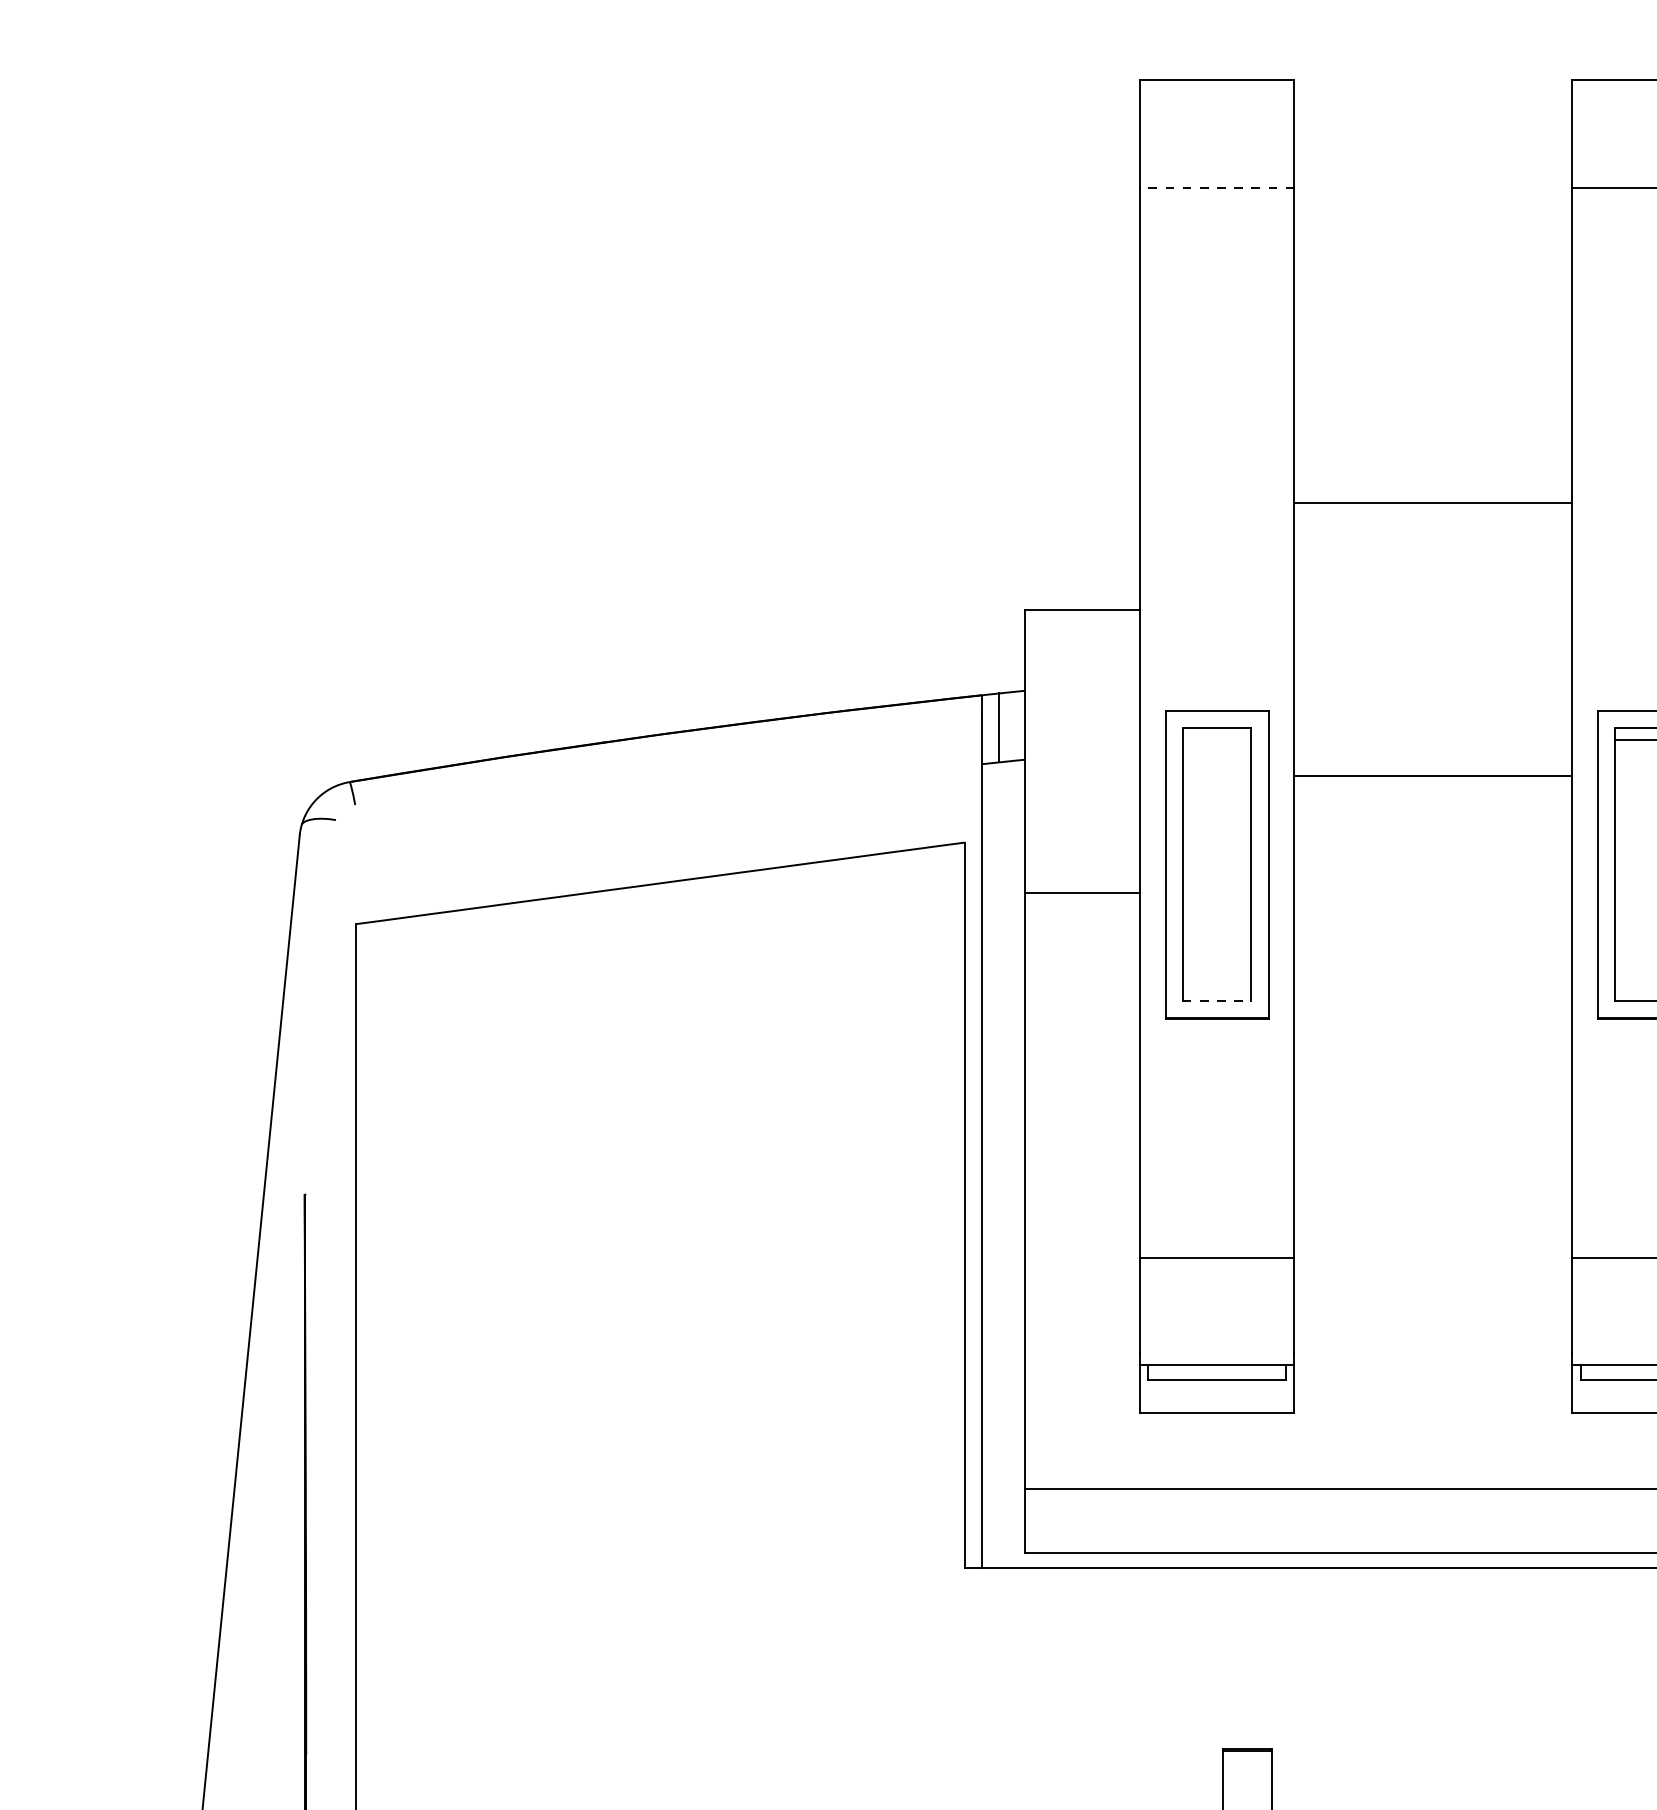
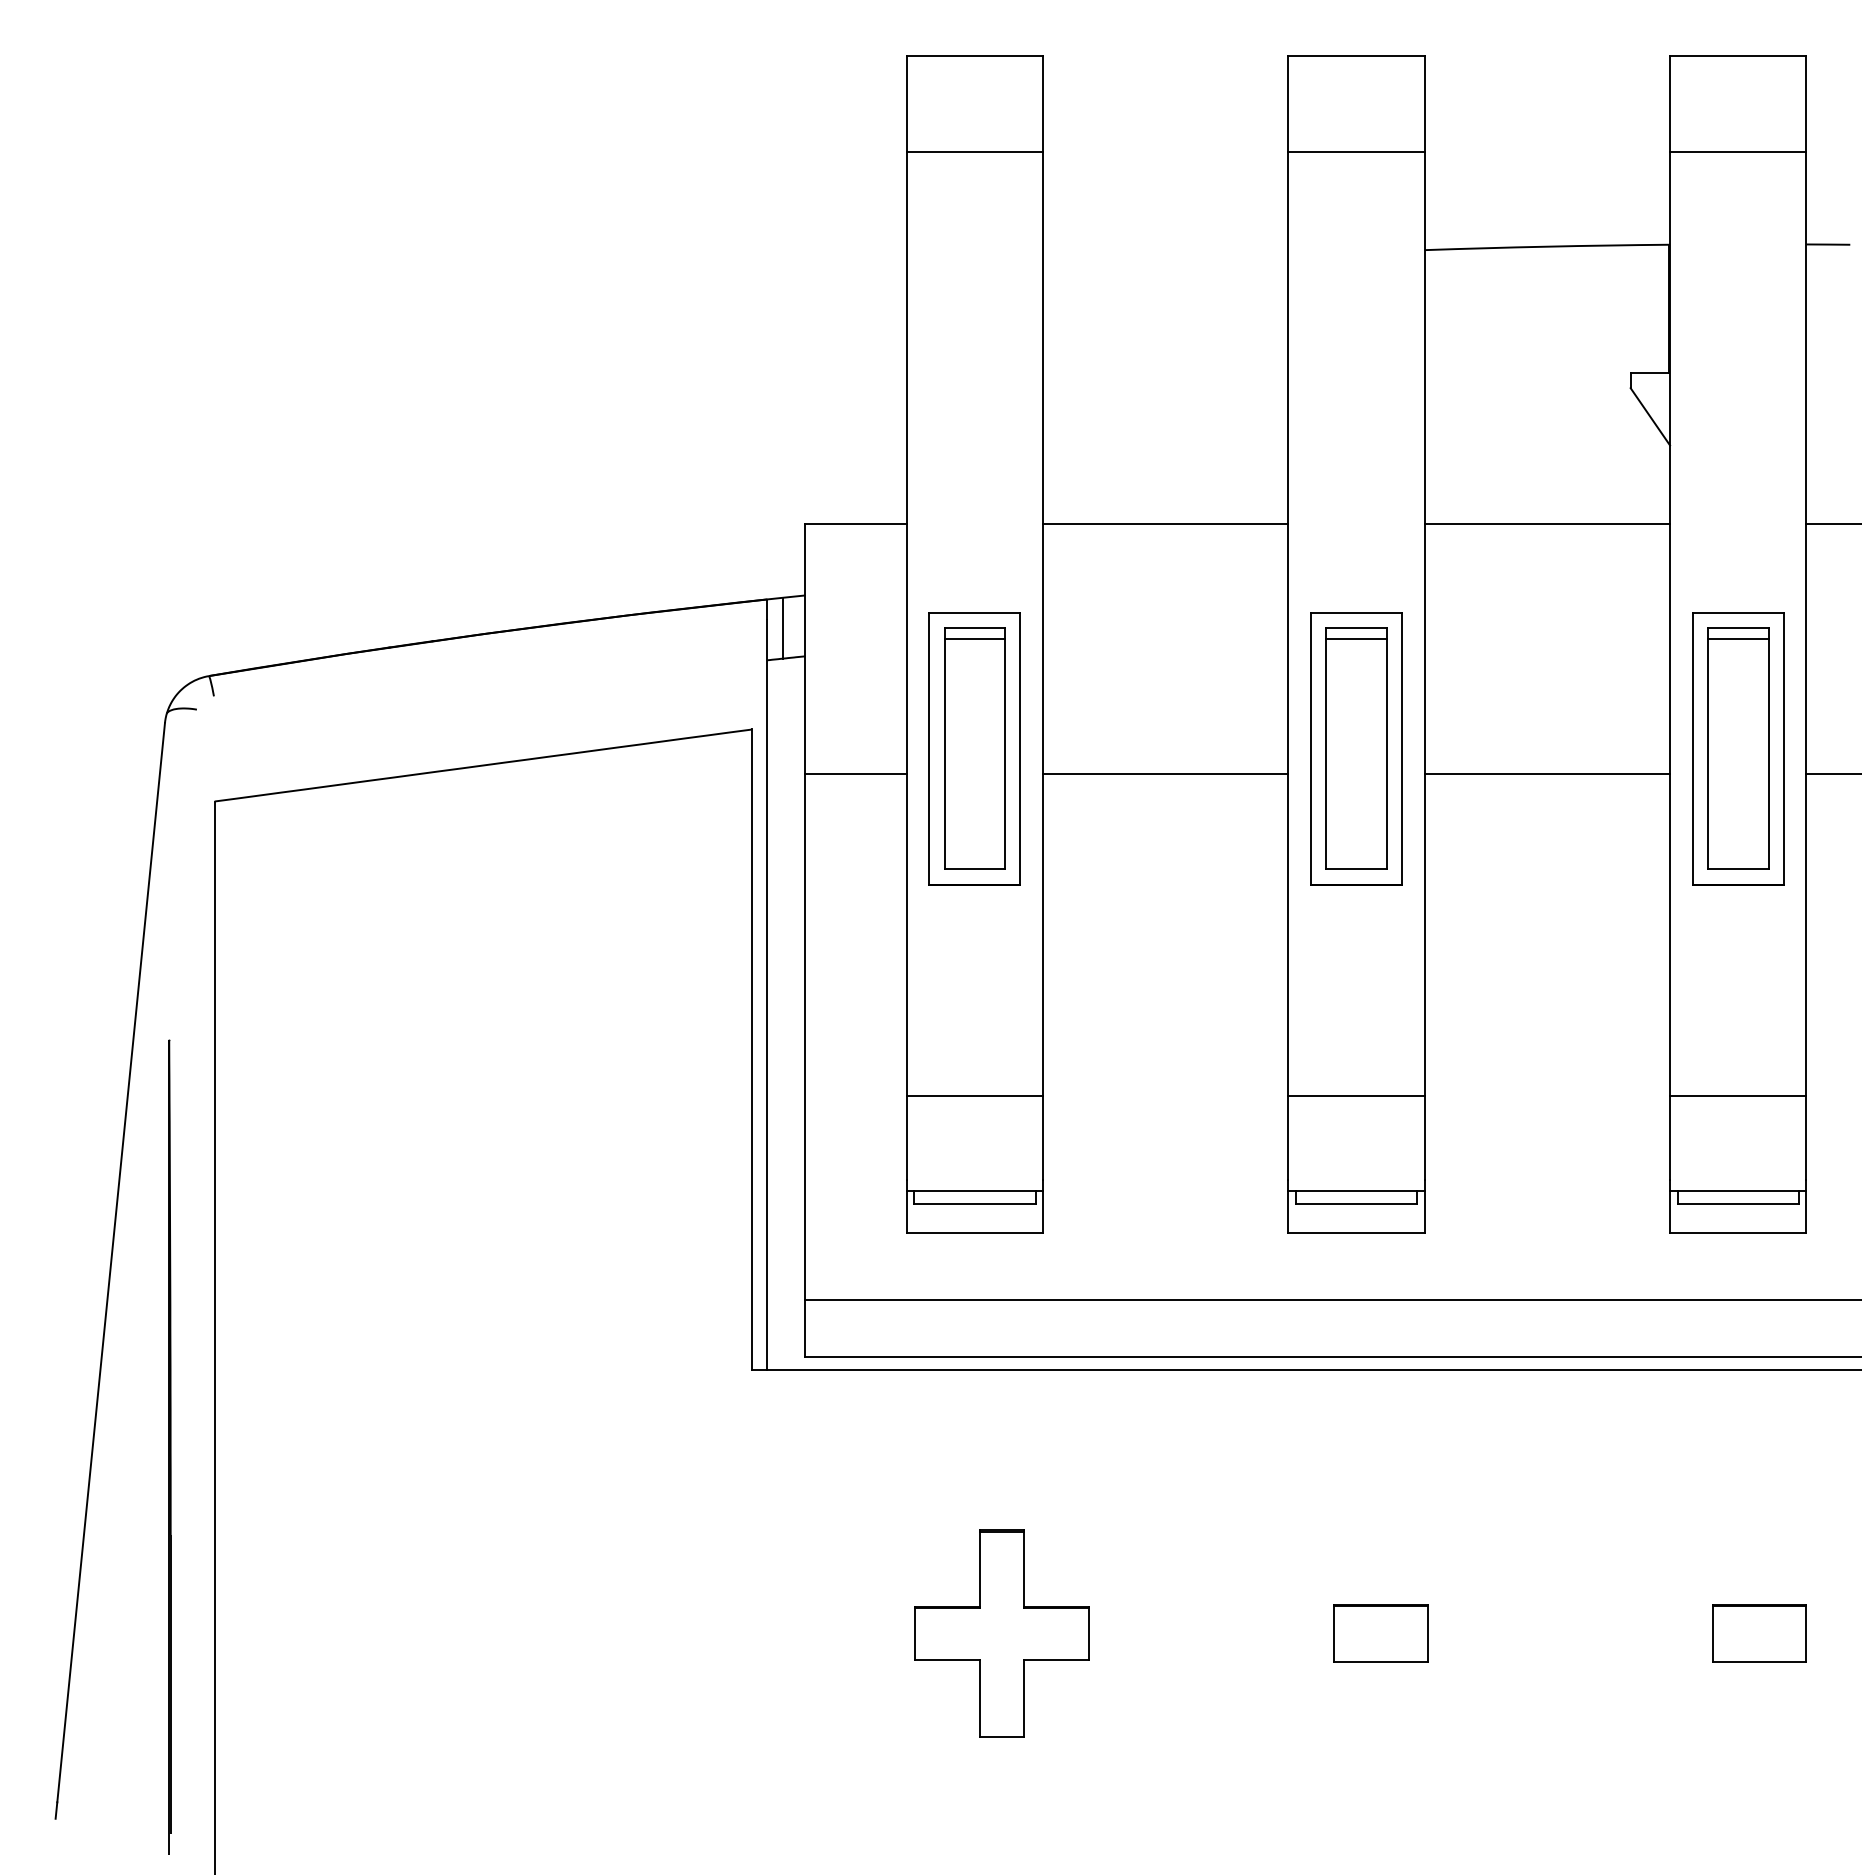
line: (1216, 187) -> (974, 151), dashed -> solid
line: (1432, 502) -> (1165, 523), moved
line: (1216, 740) -> (974, 639), added
line: (1432, 775) -> (1165, 773), moved
line: (1217, 1001) -> (975, 869), dashed -> solid

